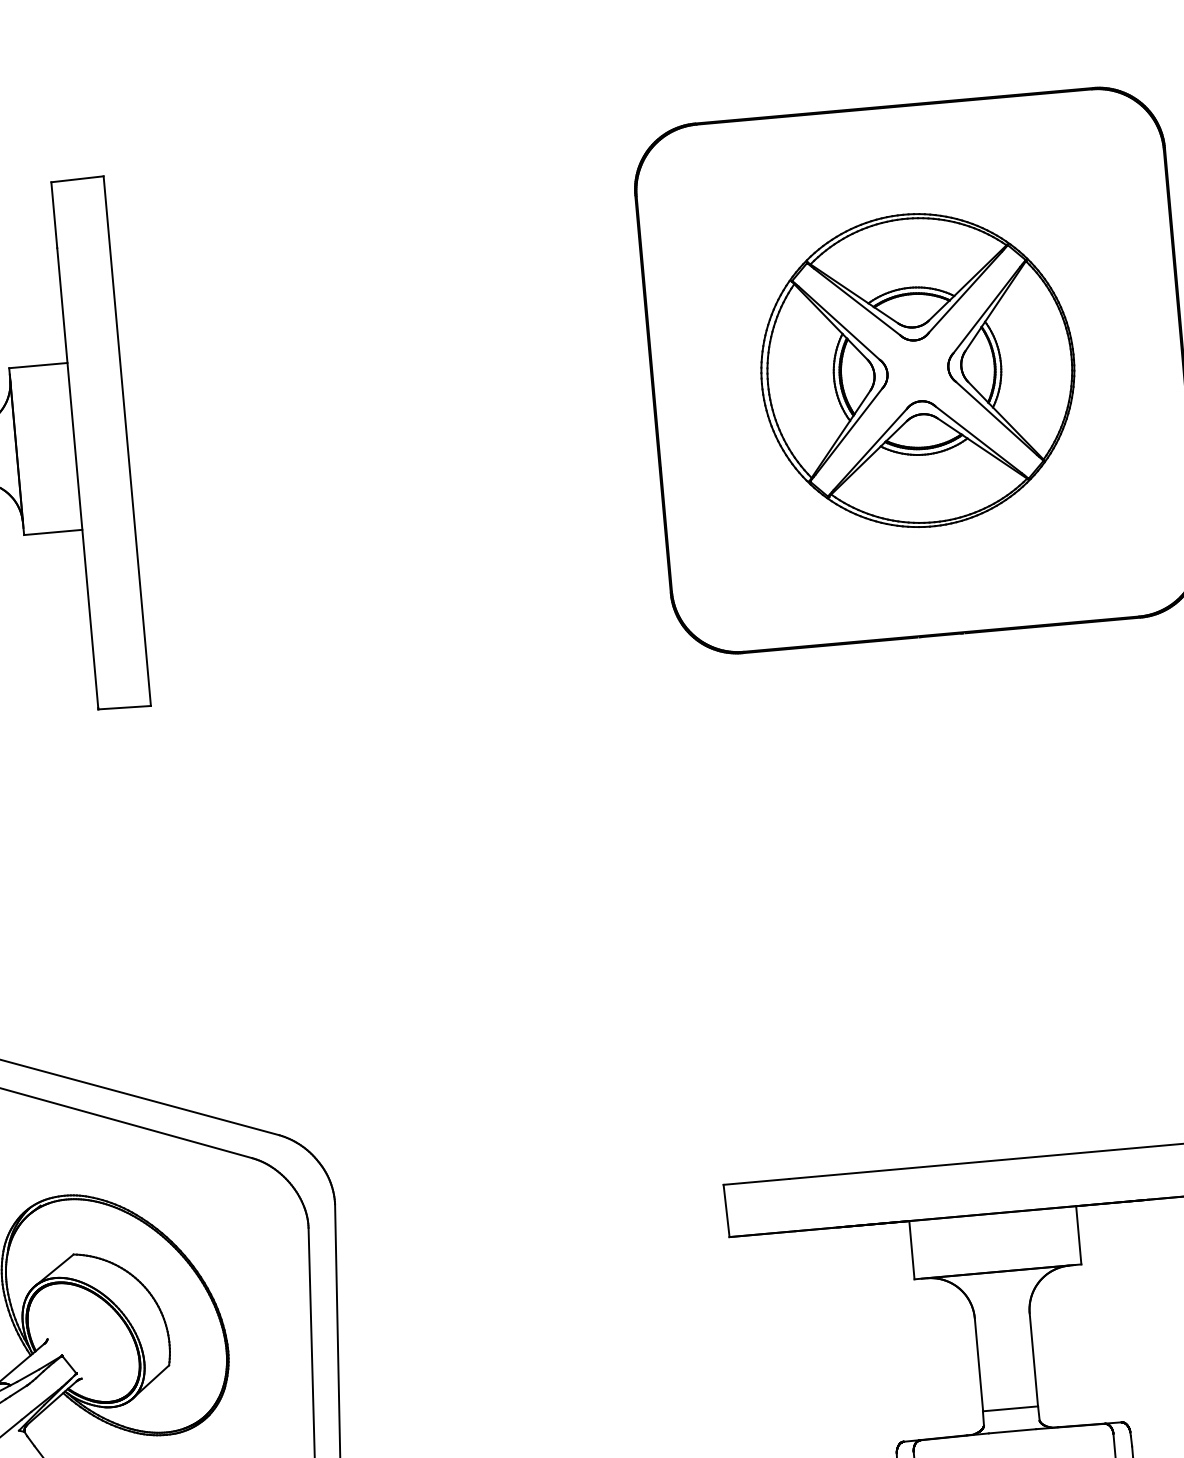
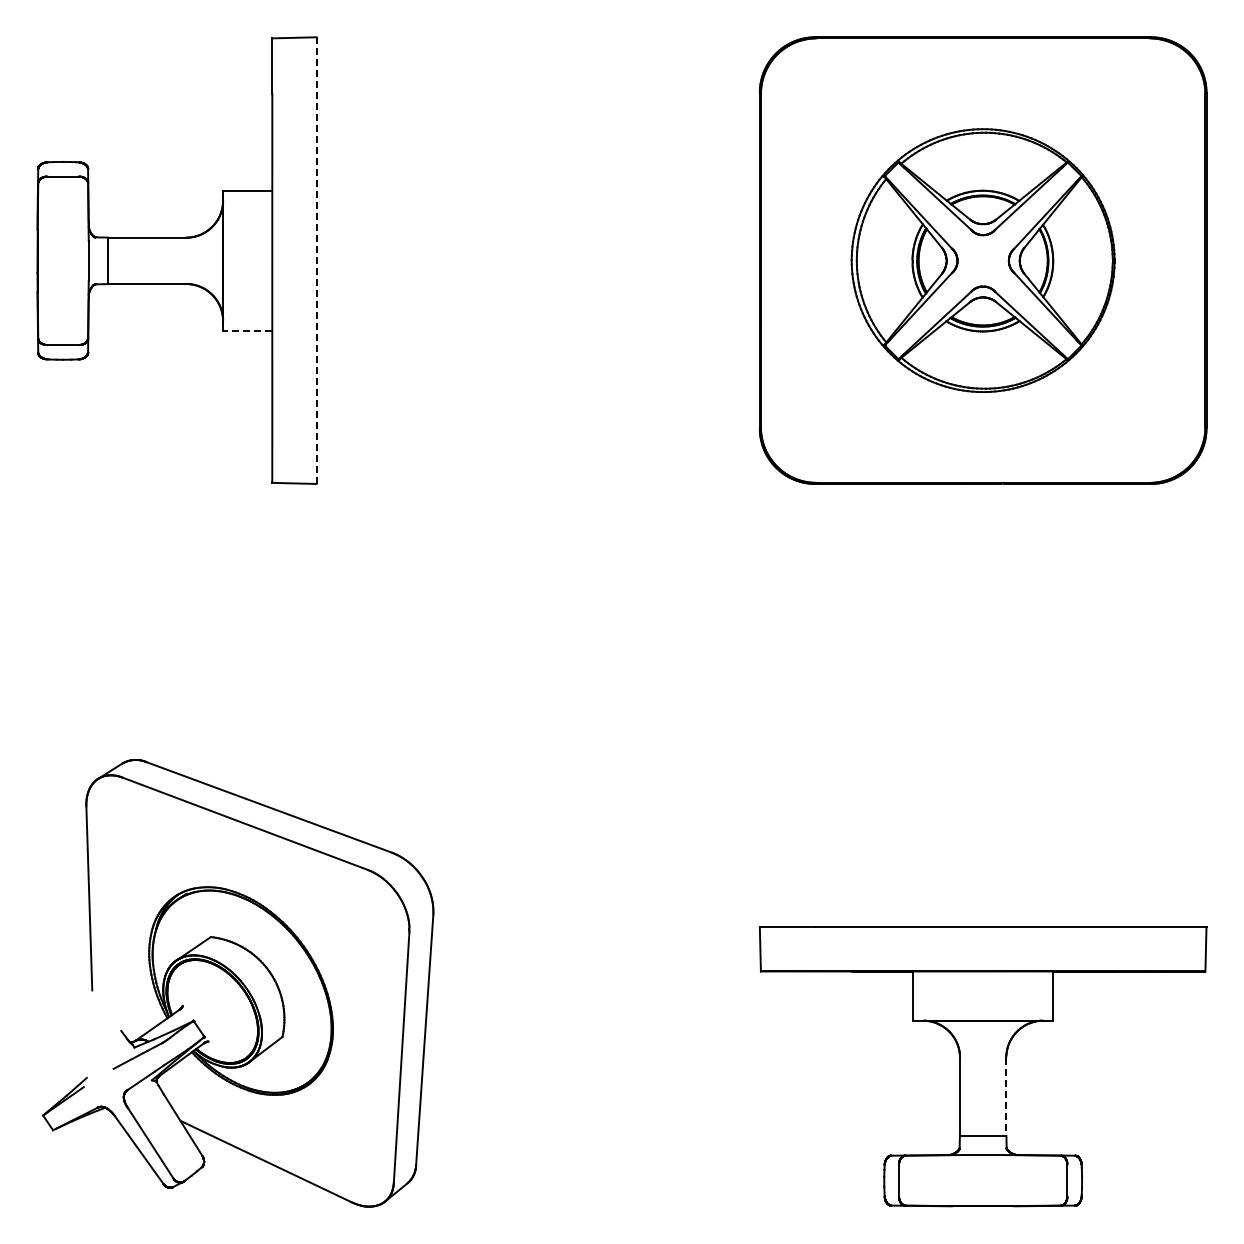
line: (127, 442) -> (316, 261), solid -> dashed
line: (52, 532) -> (247, 331), solid -> dashed
line: (1034, 1360) -> (1006, 1097), solid -> dashed

